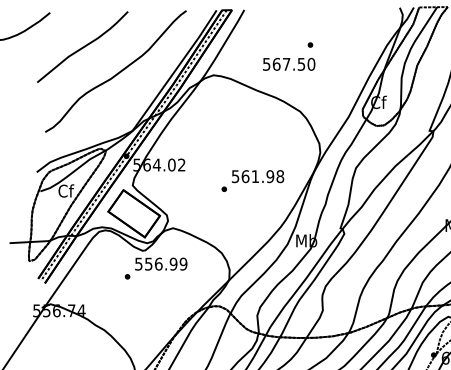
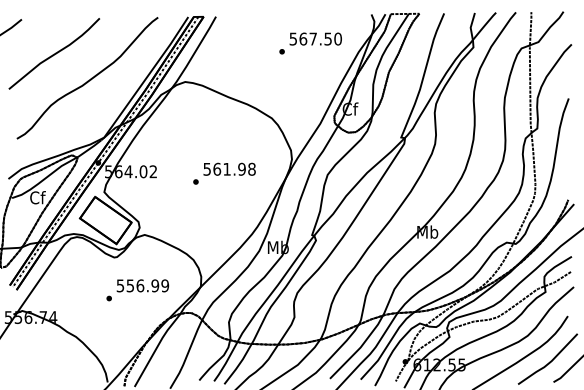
text: (288, 63) -> (315, 38), moved
text: (252, 180) -> (224, 173), moved
text: (155, 268) -> (137, 290), moved

